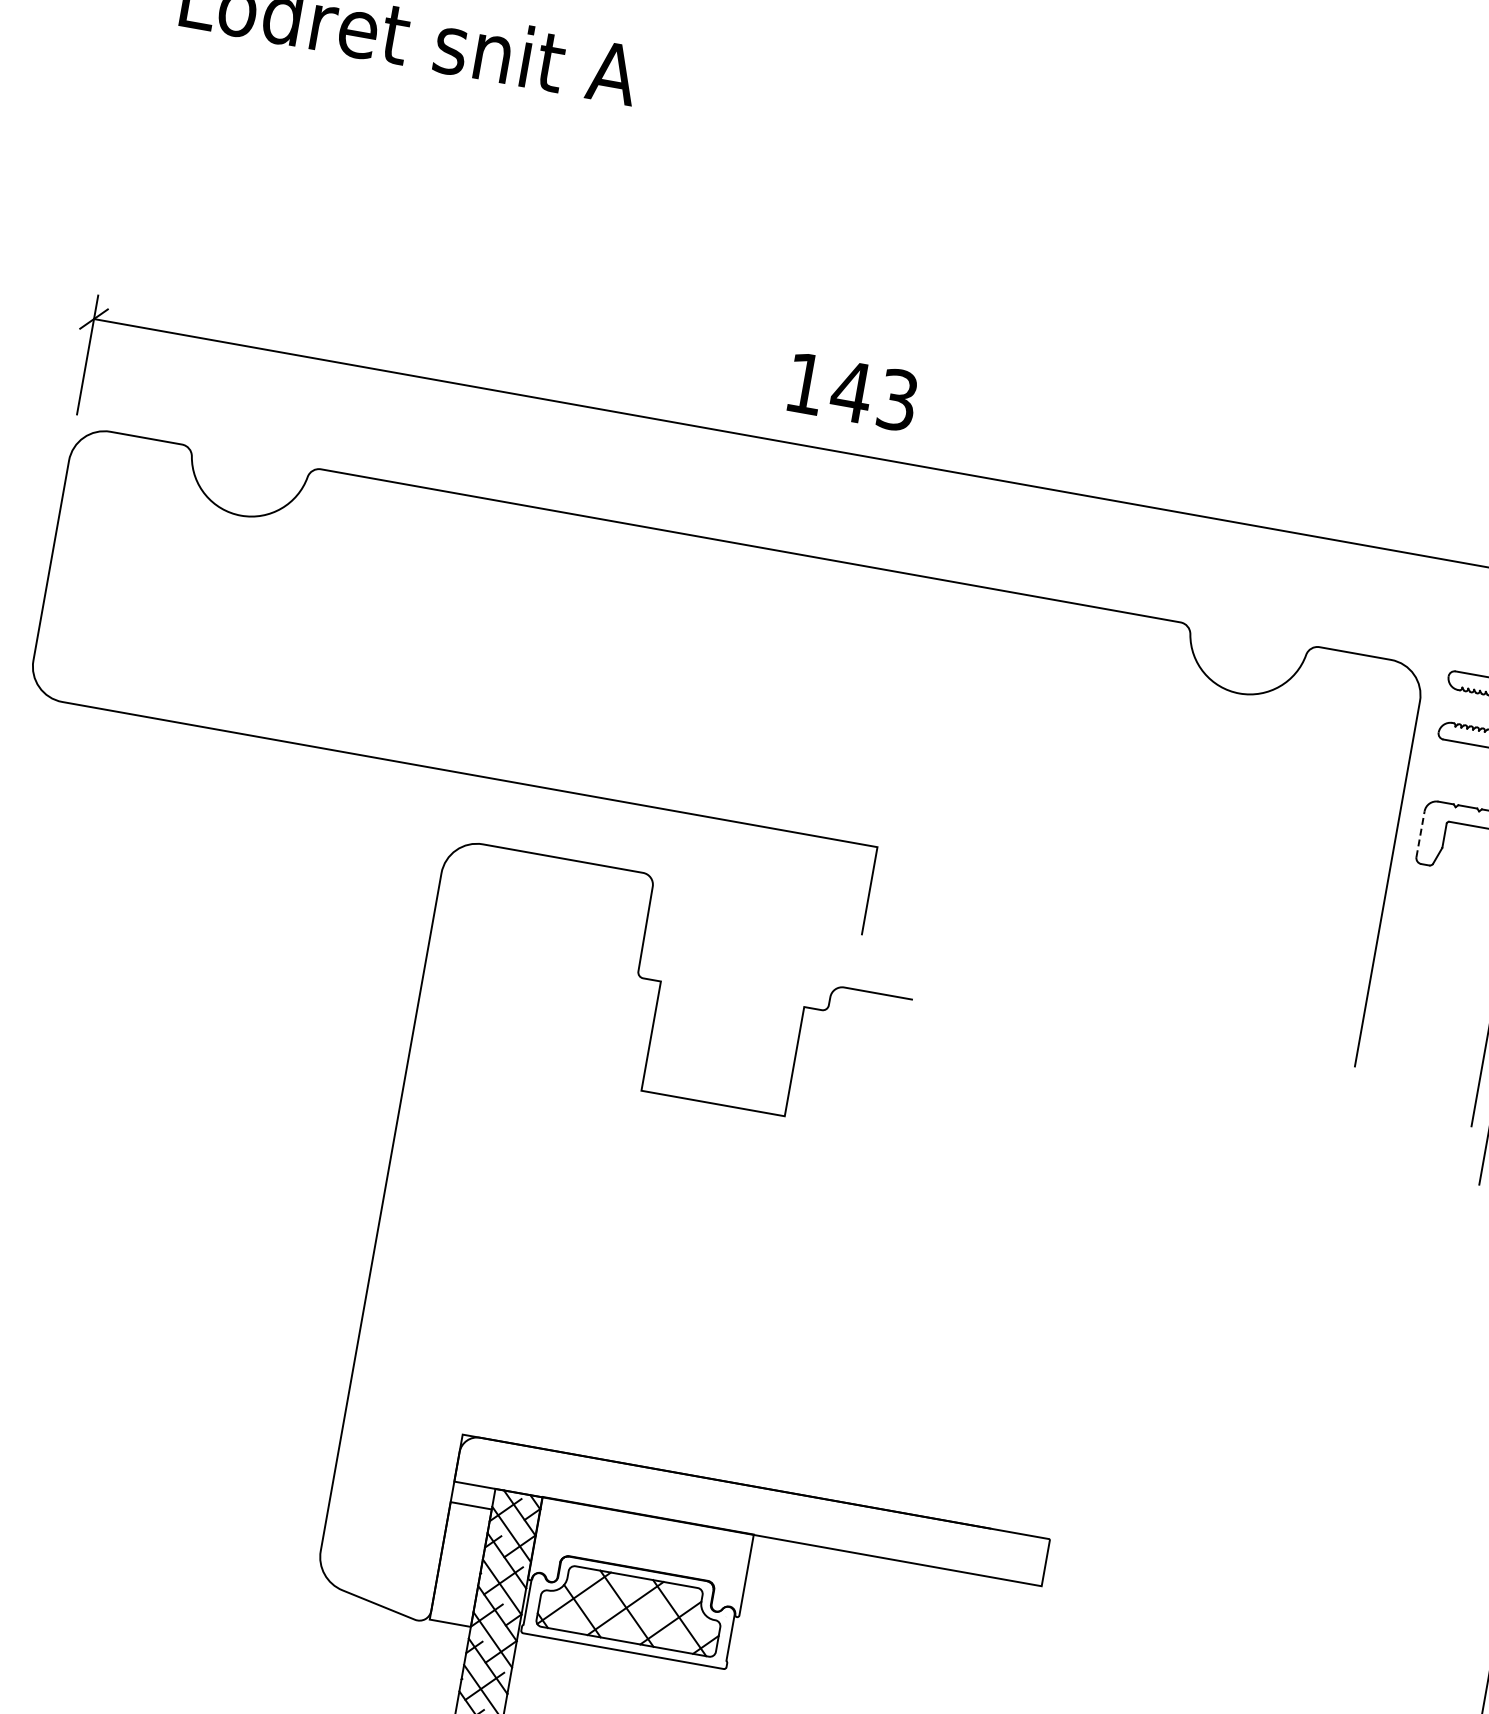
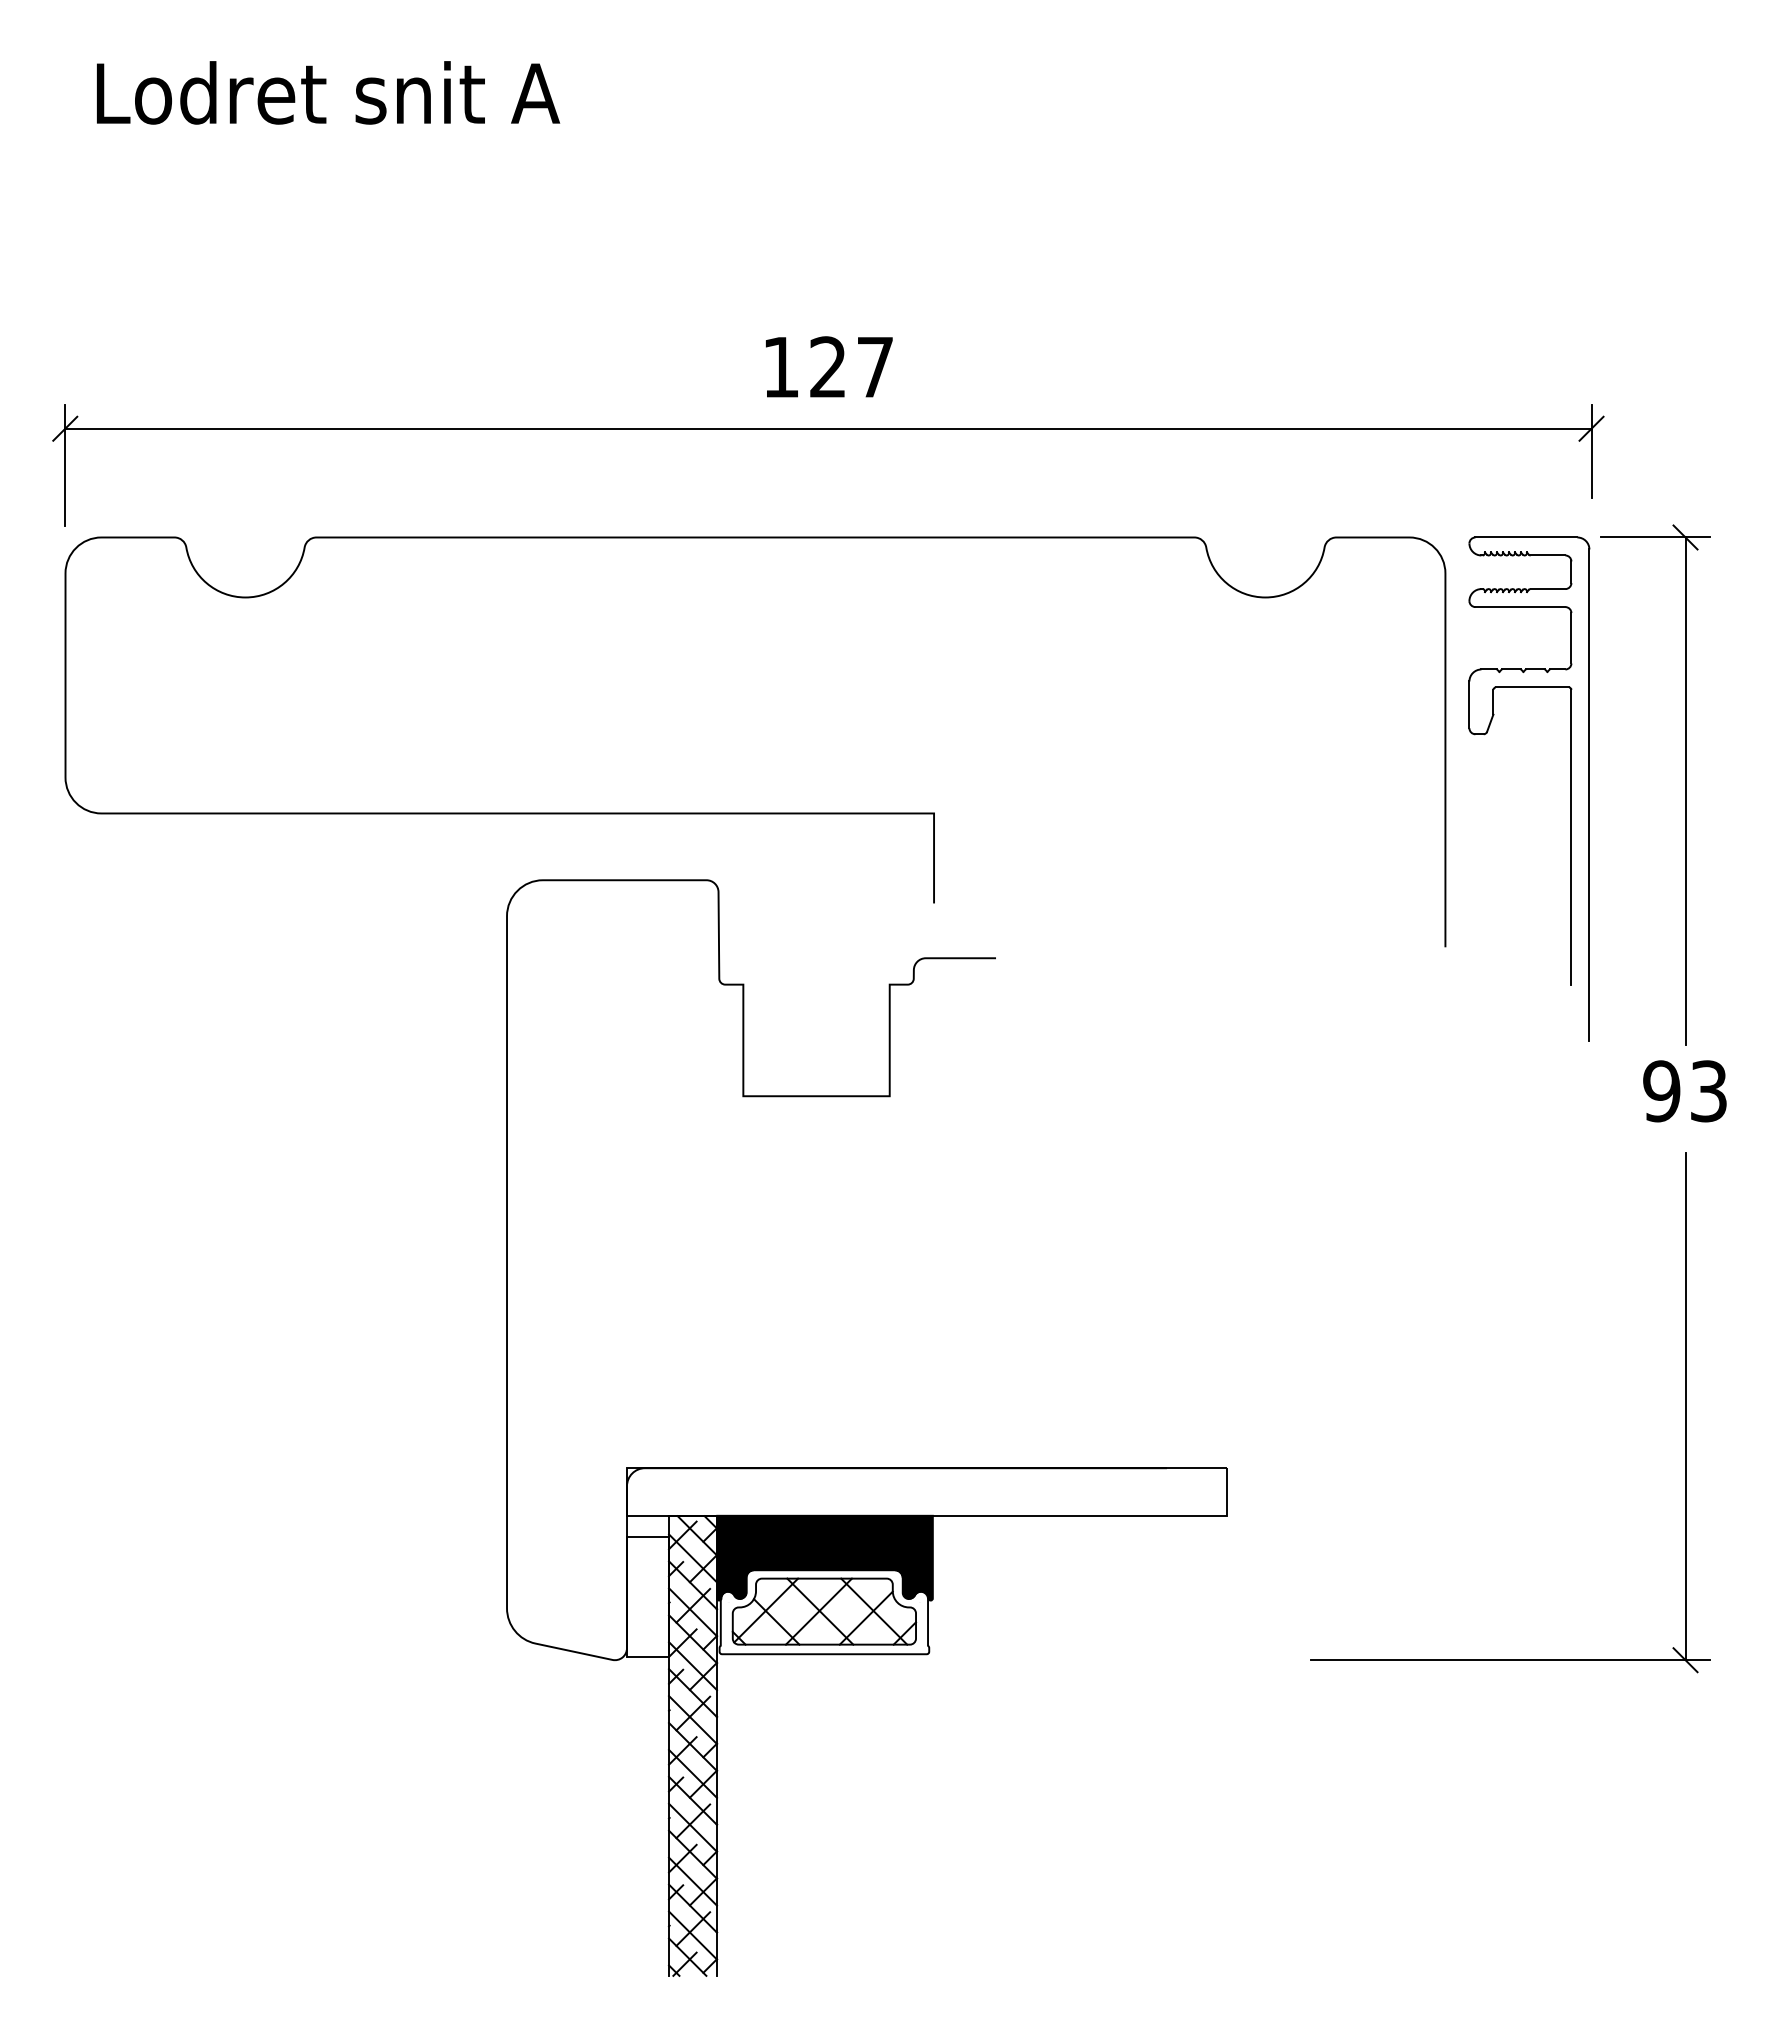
text: (873, 396) -> (850, 367), 143 -> 127
line: (1420, 833) -> (1469, 704), dashed -> solid
fill: (640, 1556) -> (824, 1557), added

